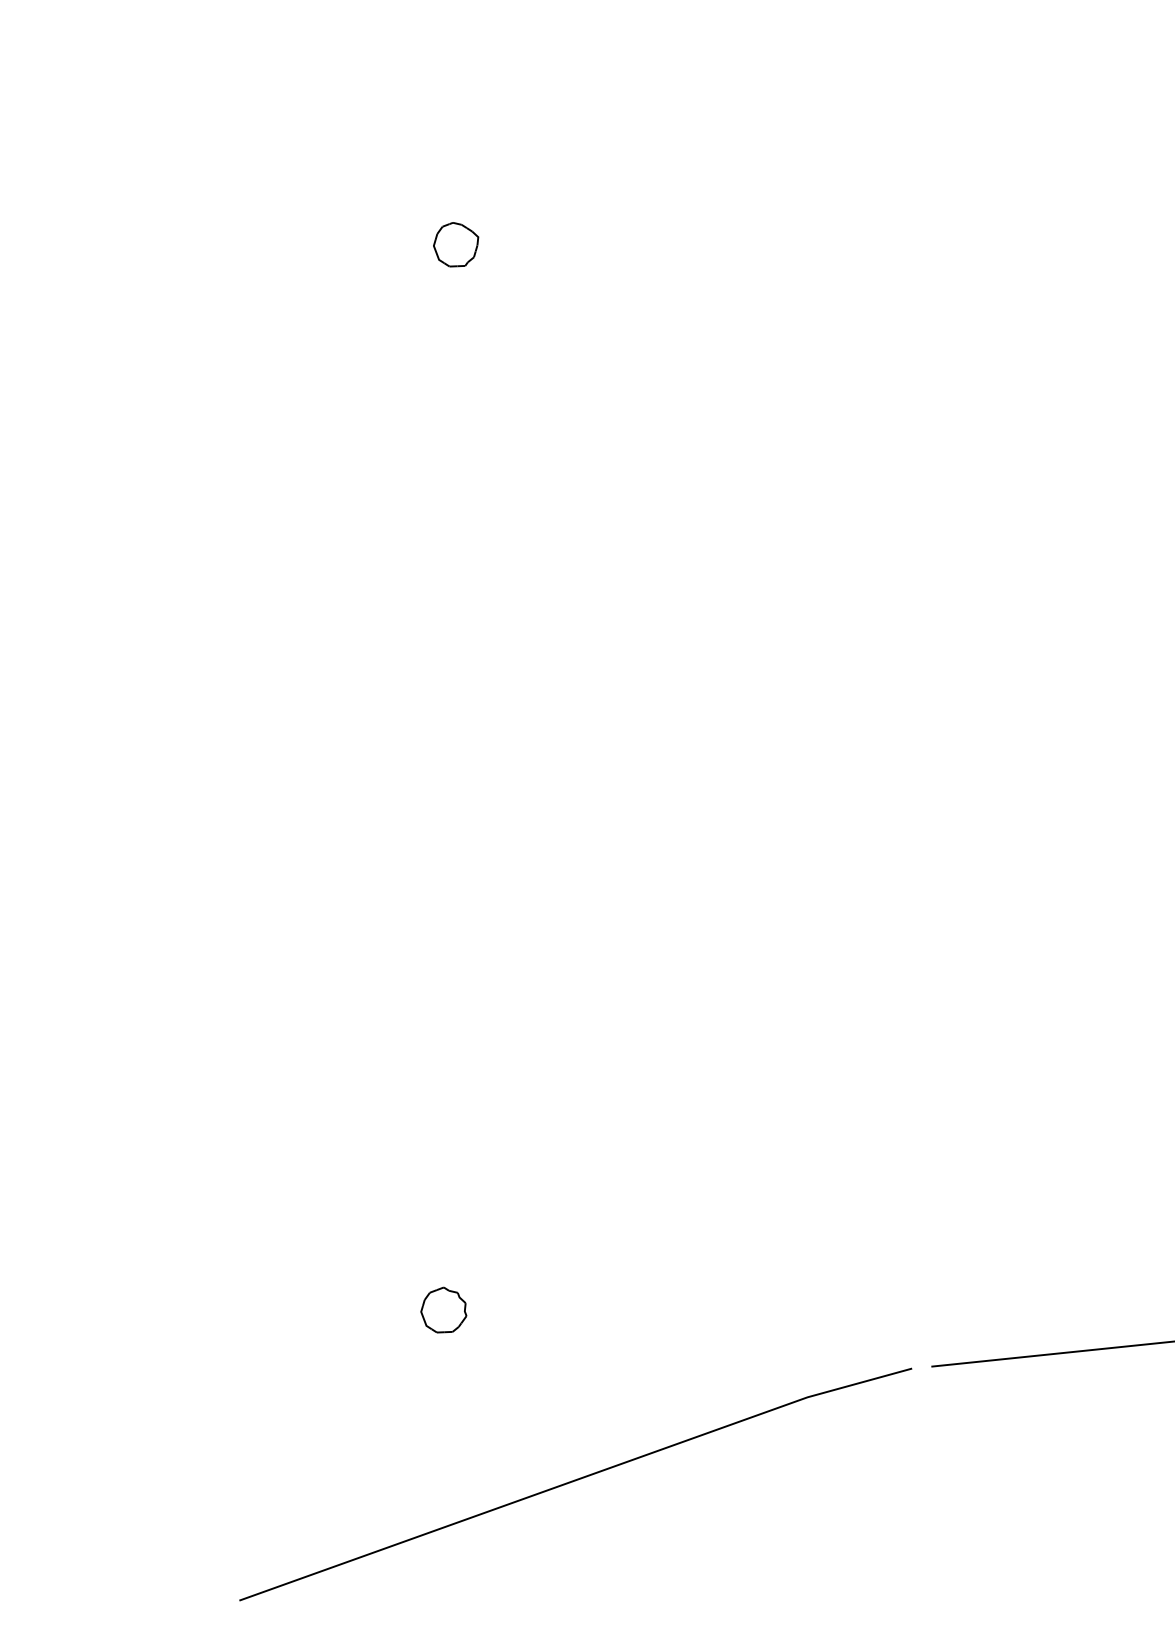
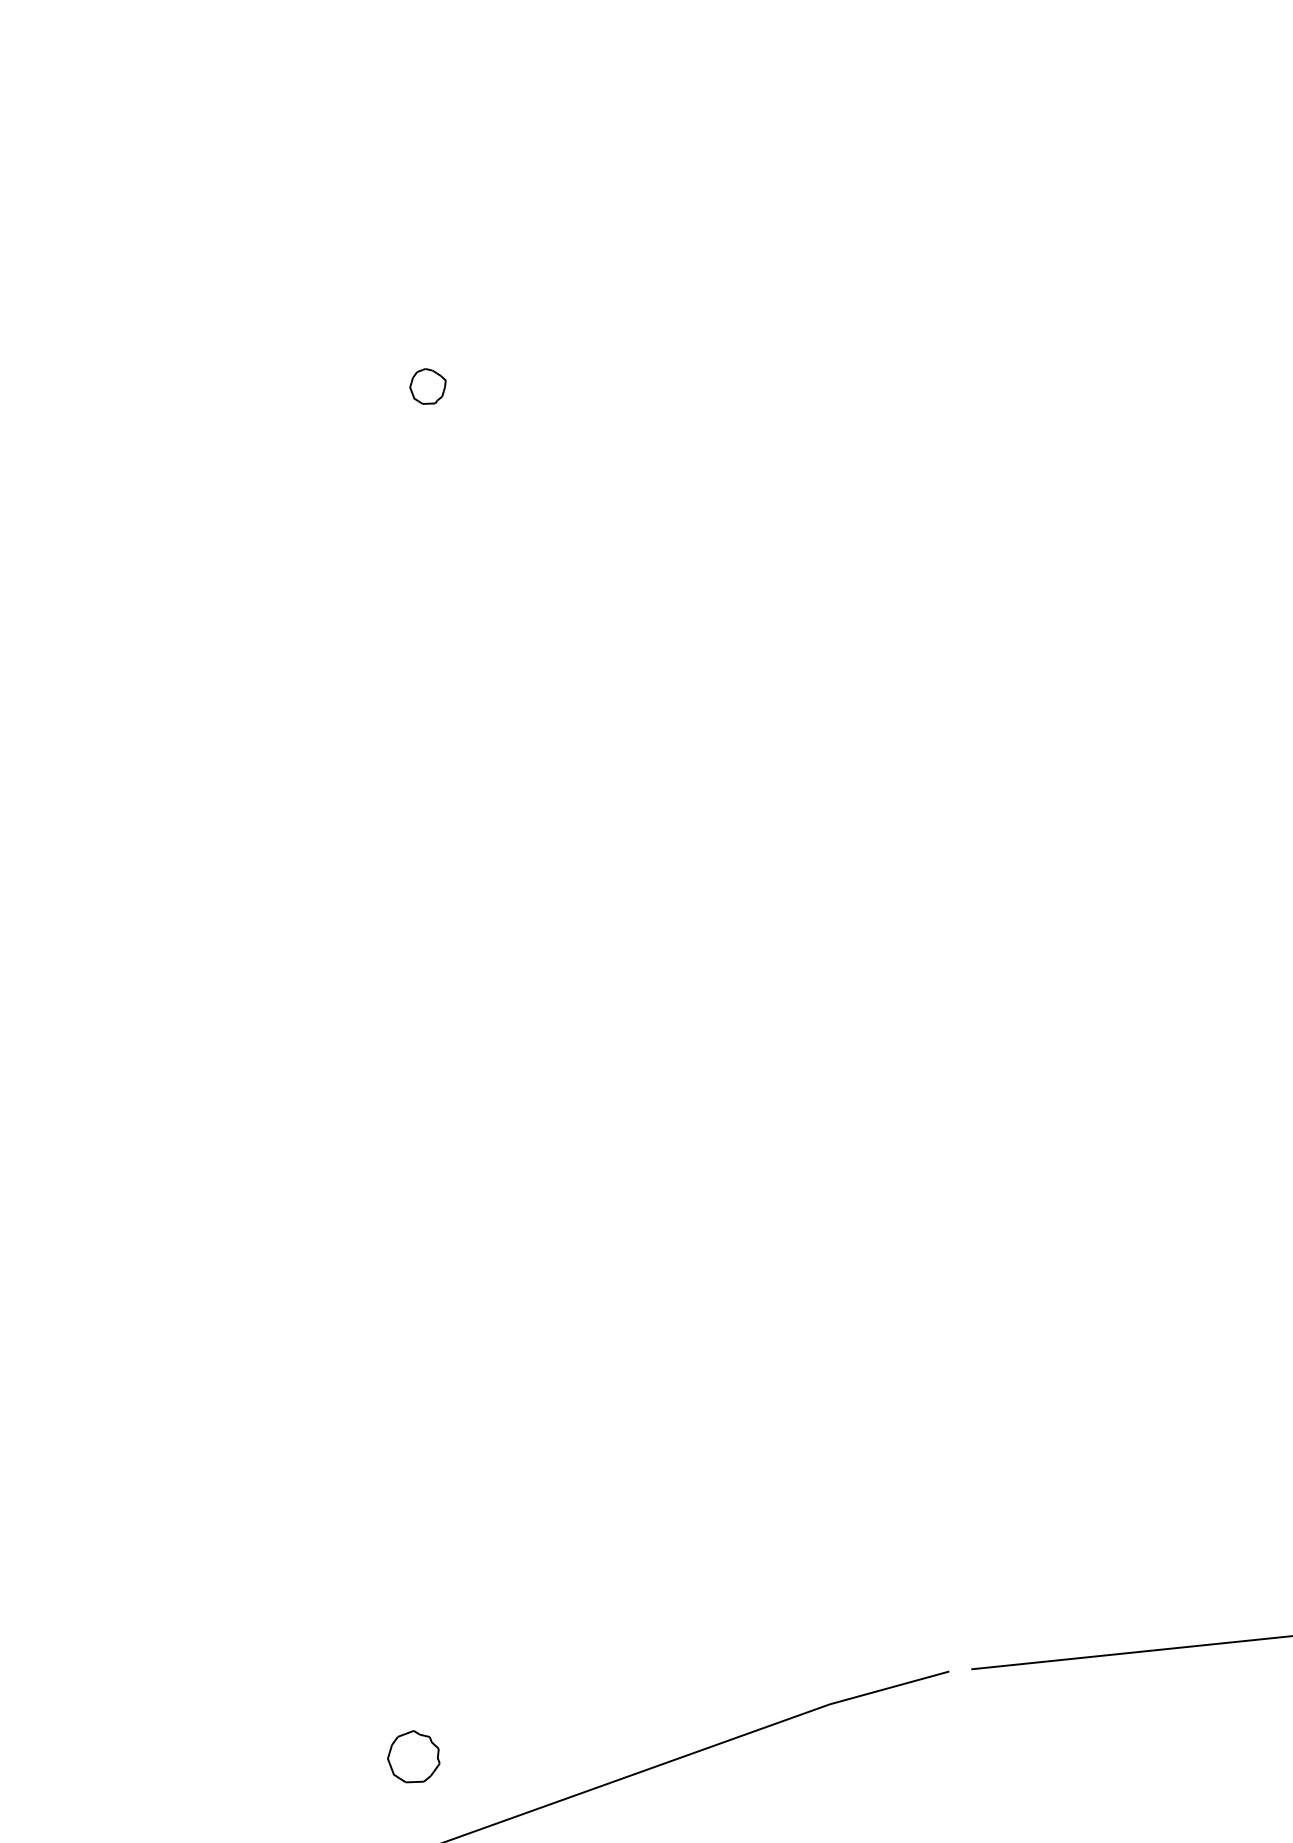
part: (456, 244) -> (428, 386), size x0.7
part: (443, 1309) -> (413, 1756), moved

